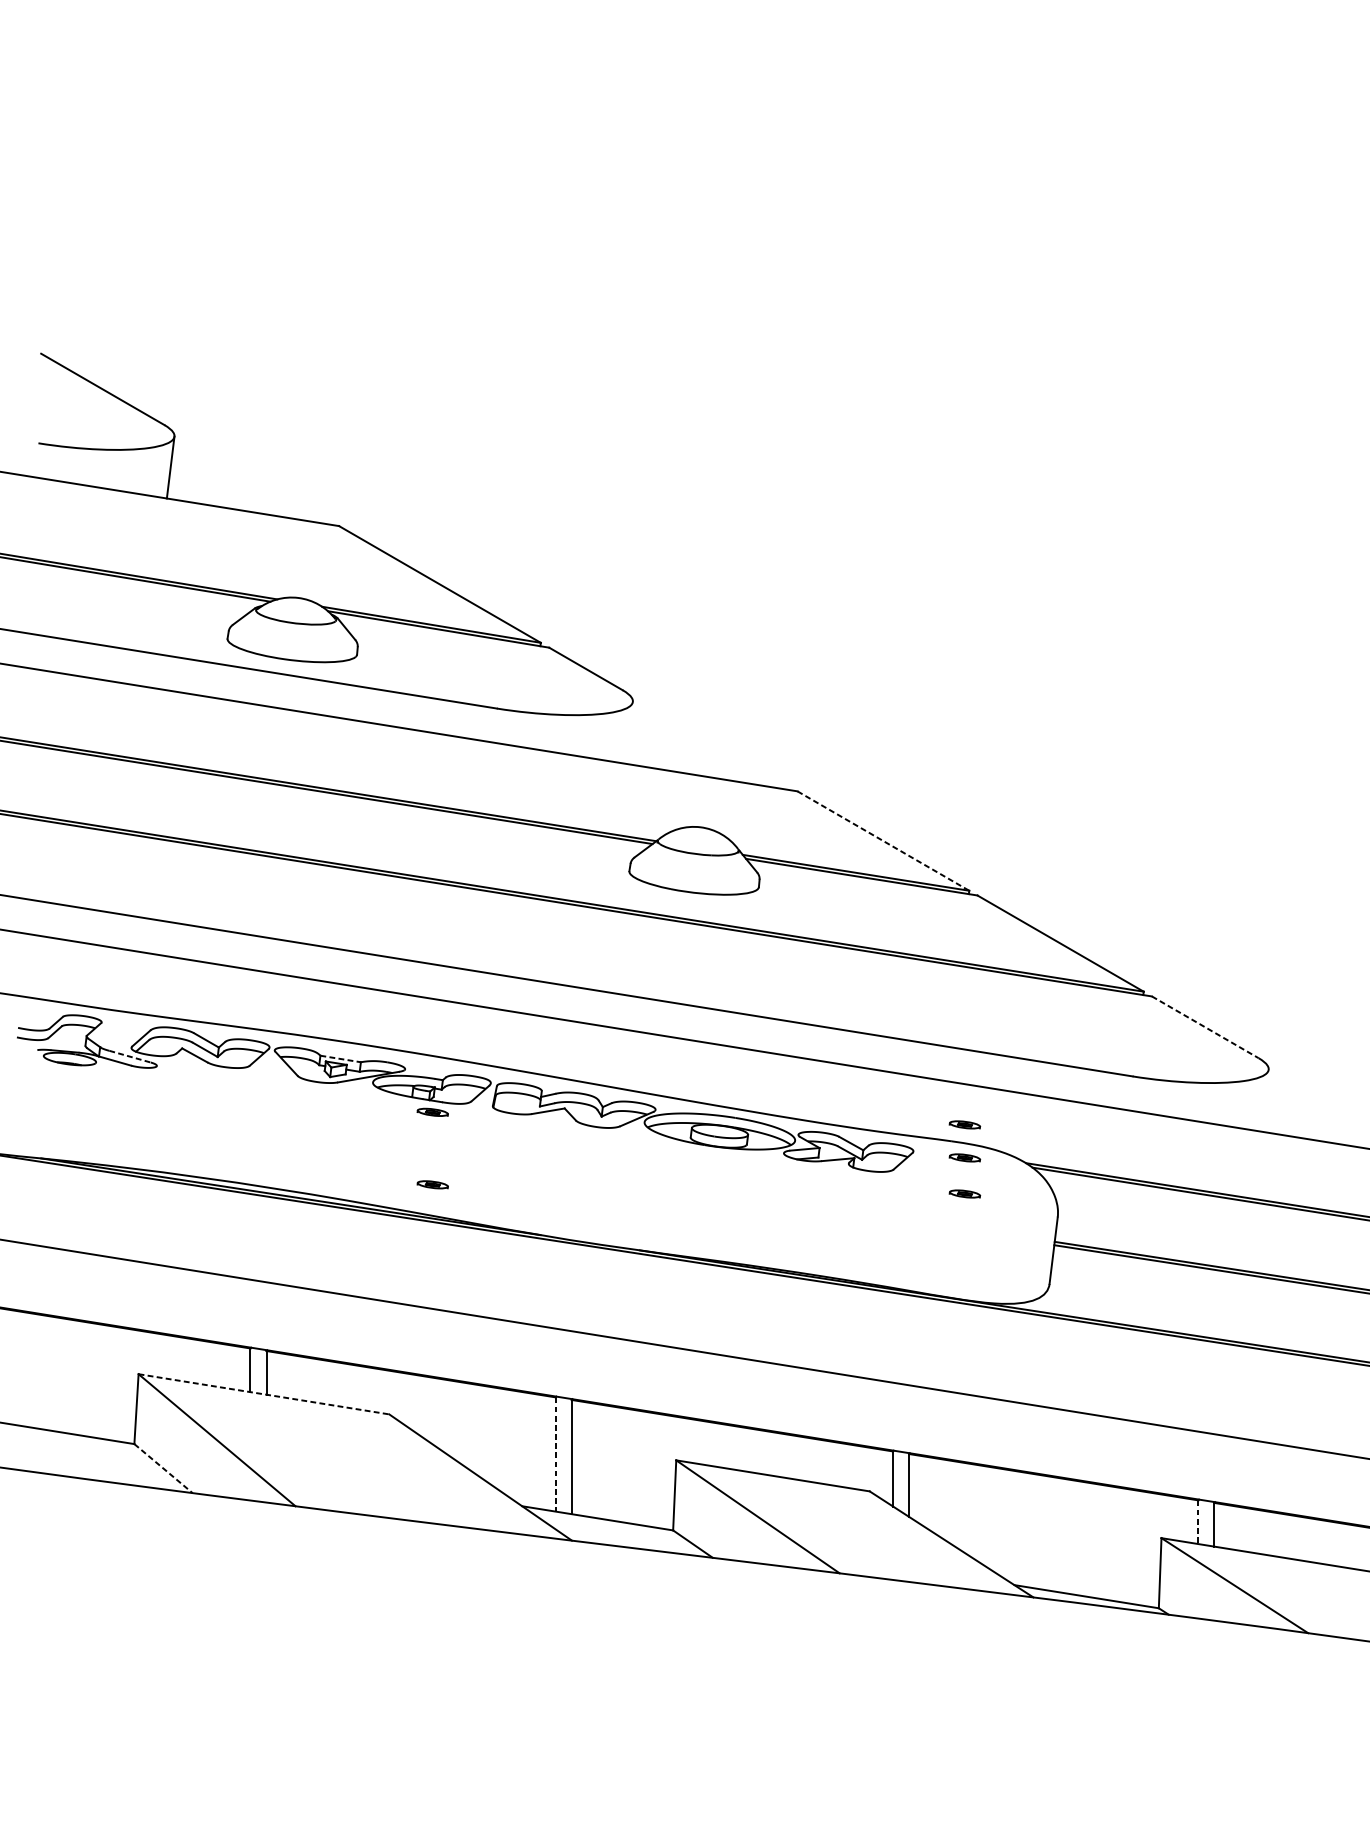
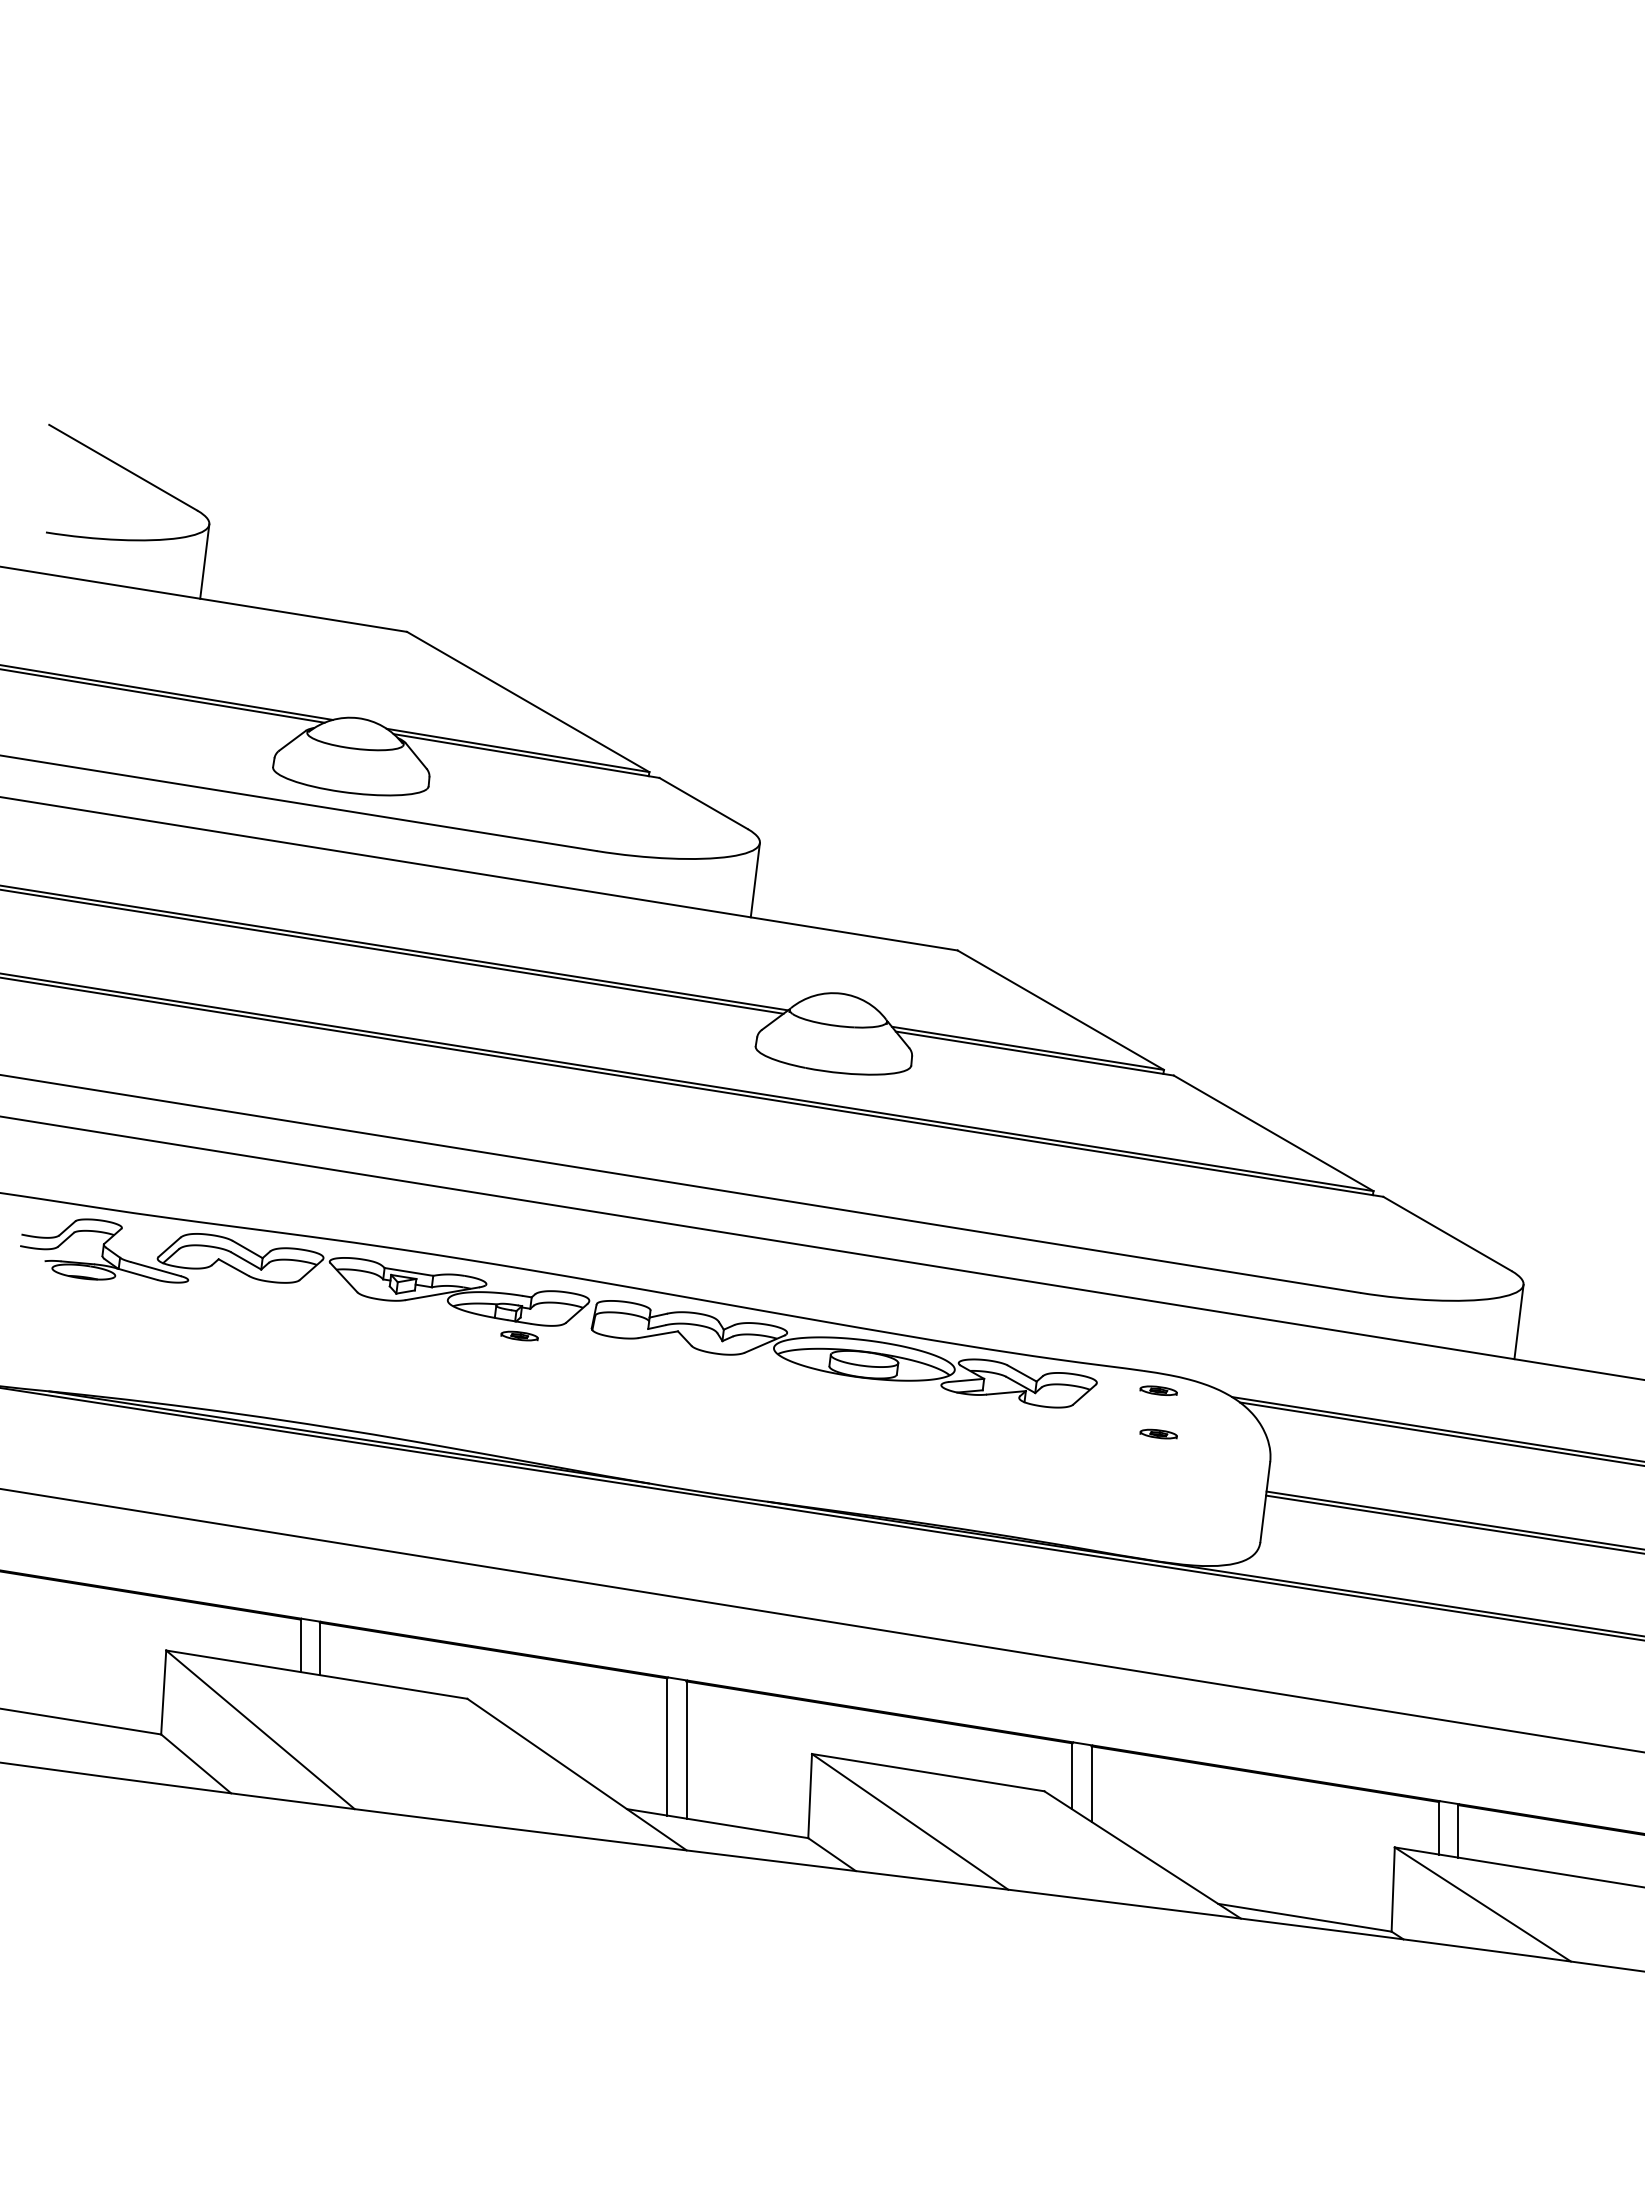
line: (628, 733) -> (754, 880), added
line: (883, 841) -> (1061, 1010), dashed -> solid
line: (1205, 1026) -> (1447, 1233), dashed -> solid
line: (130, 1056) -> (156, 1269), dashed -> solid
line: (340, 1058) -> (408, 1271), dashed -> solid
line: (1264, 1100) -> (1518, 1321), added
part: (964, 1124) -> (1158, 1350), removed
part: (432, 1184) -> (519, 1422), removed
line: (264, 1394) -> (317, 1674), dashed -> solid
line: (555, 1454) -> (667, 1746), dashed -> solid
line: (163, 1468) -> (196, 1763), dashed -> solid
line: (1198, 1522) -> (1439, 1828), dashed -> solid

